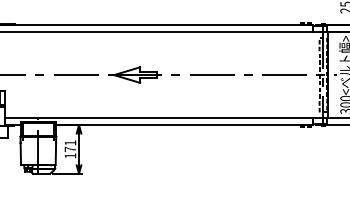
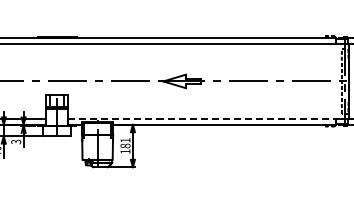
line: (159, 117) -> (202, 118), solid -> dashed
text: (70, 148) -> (125, 145), 171 -> 181

